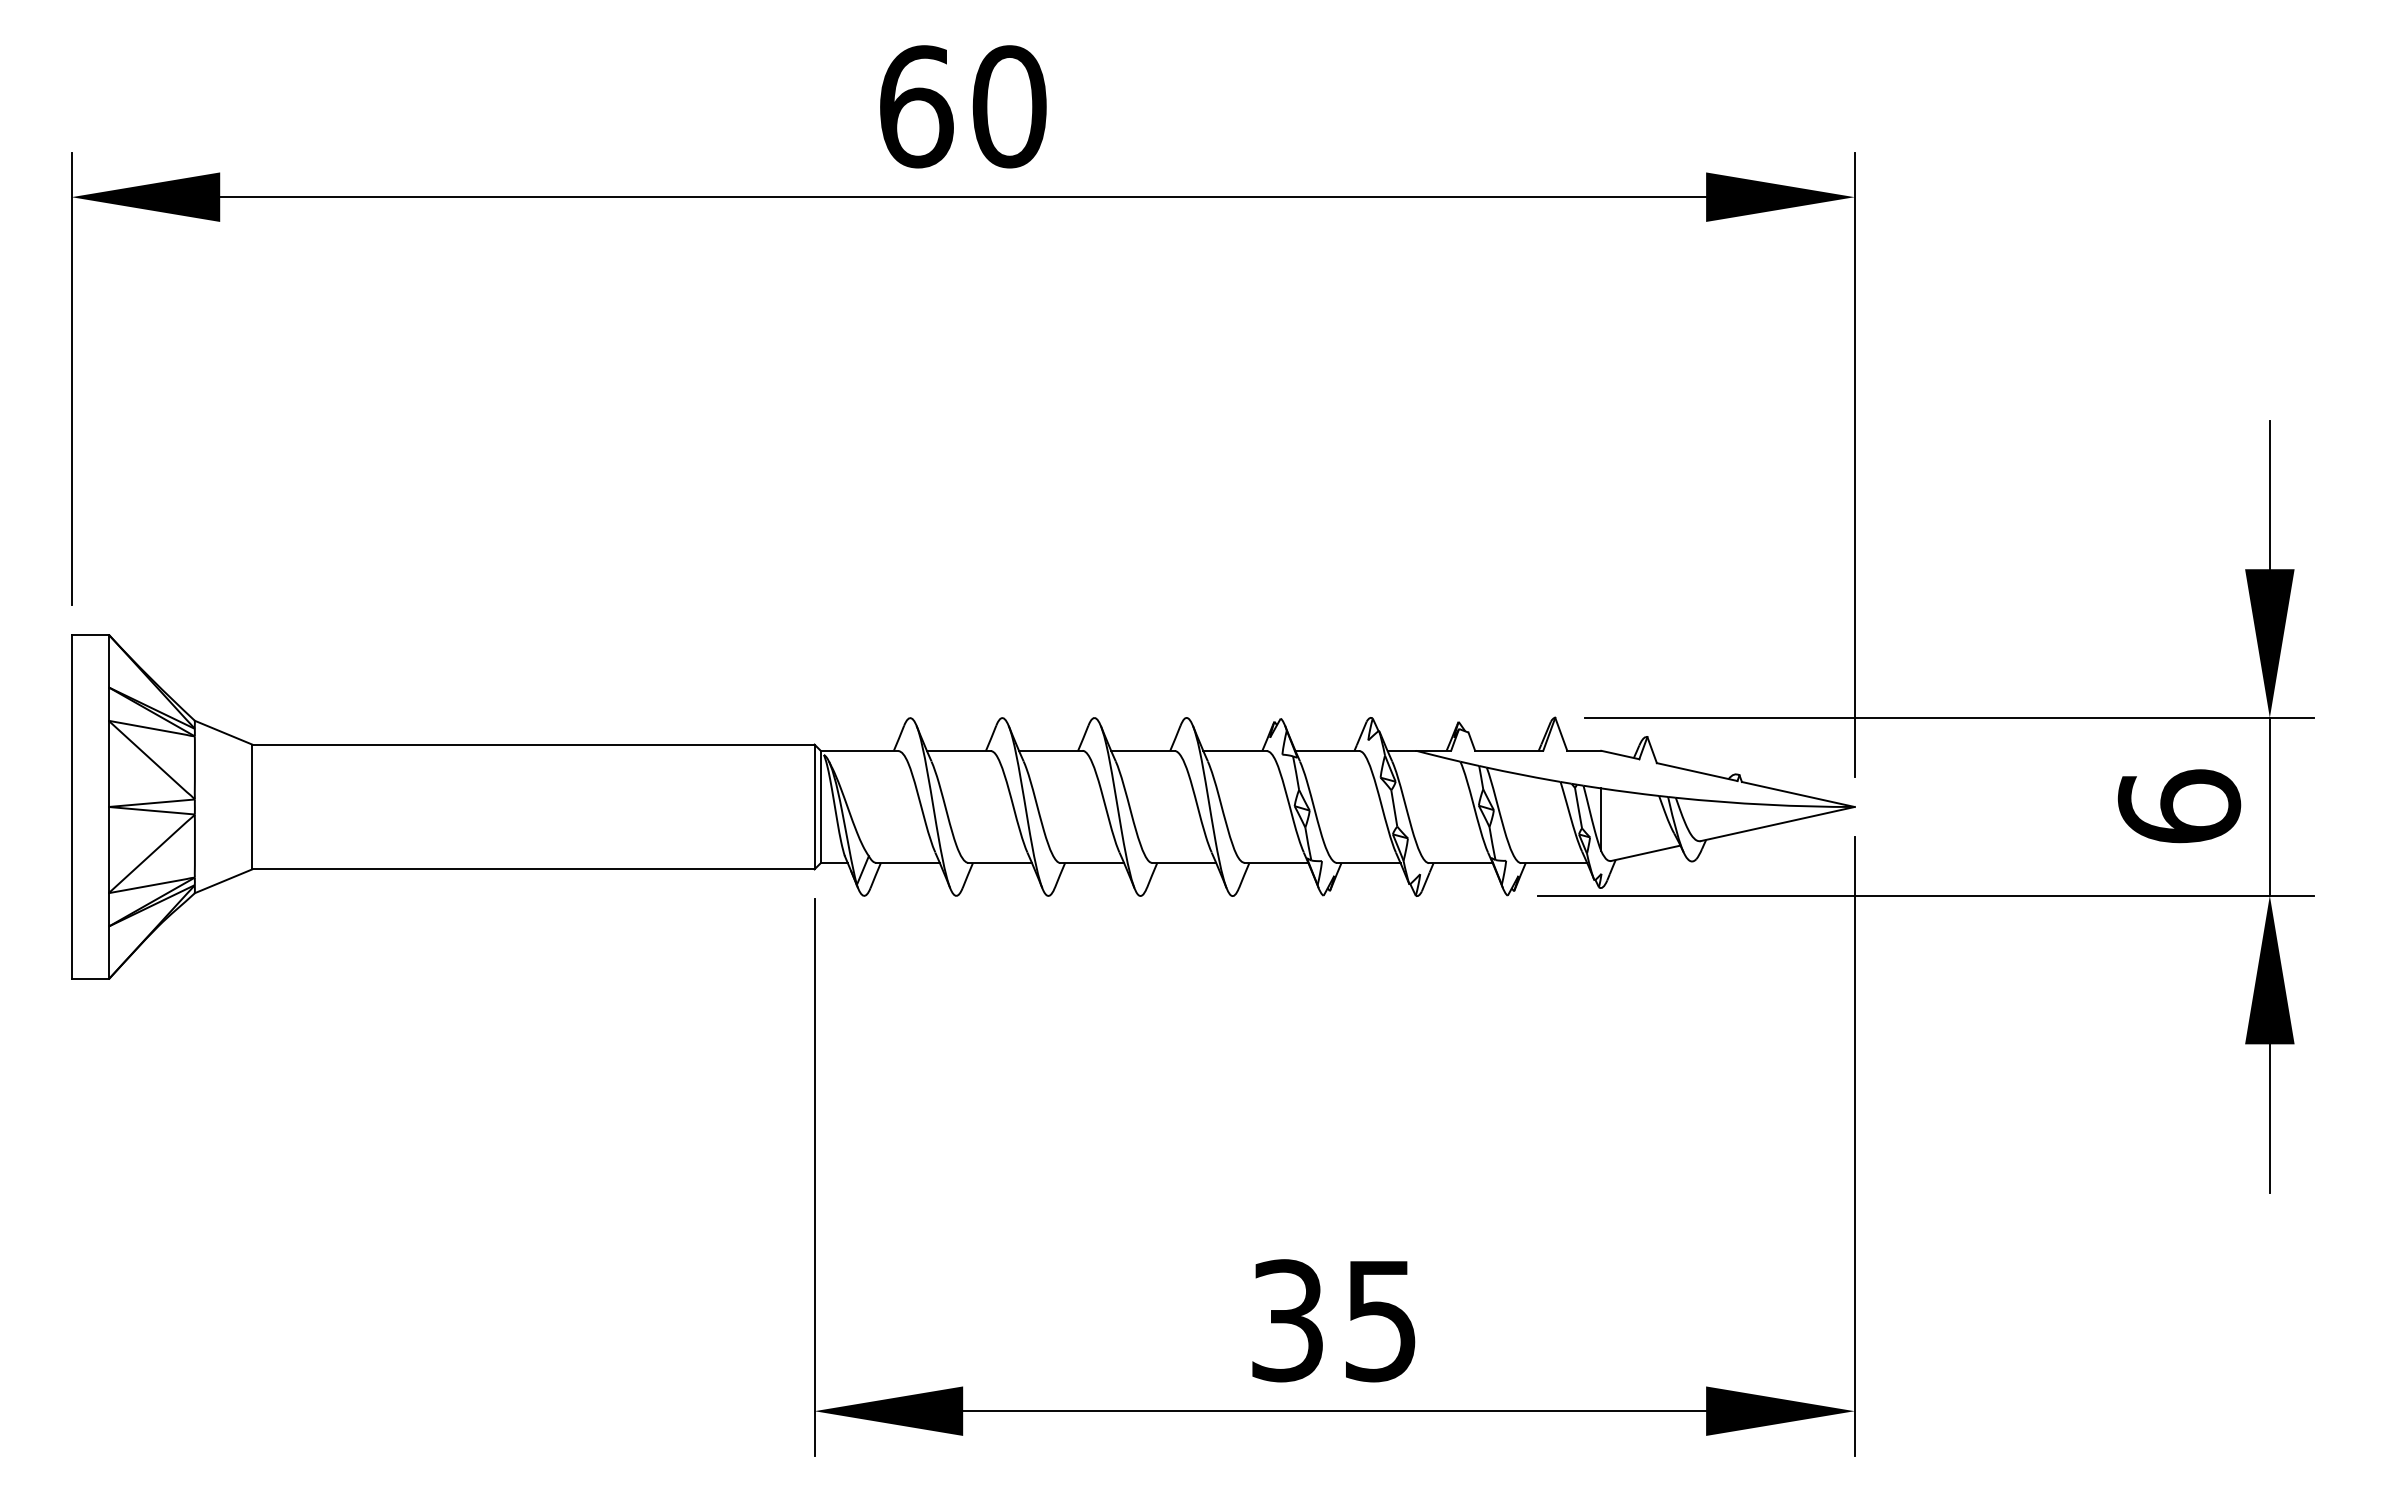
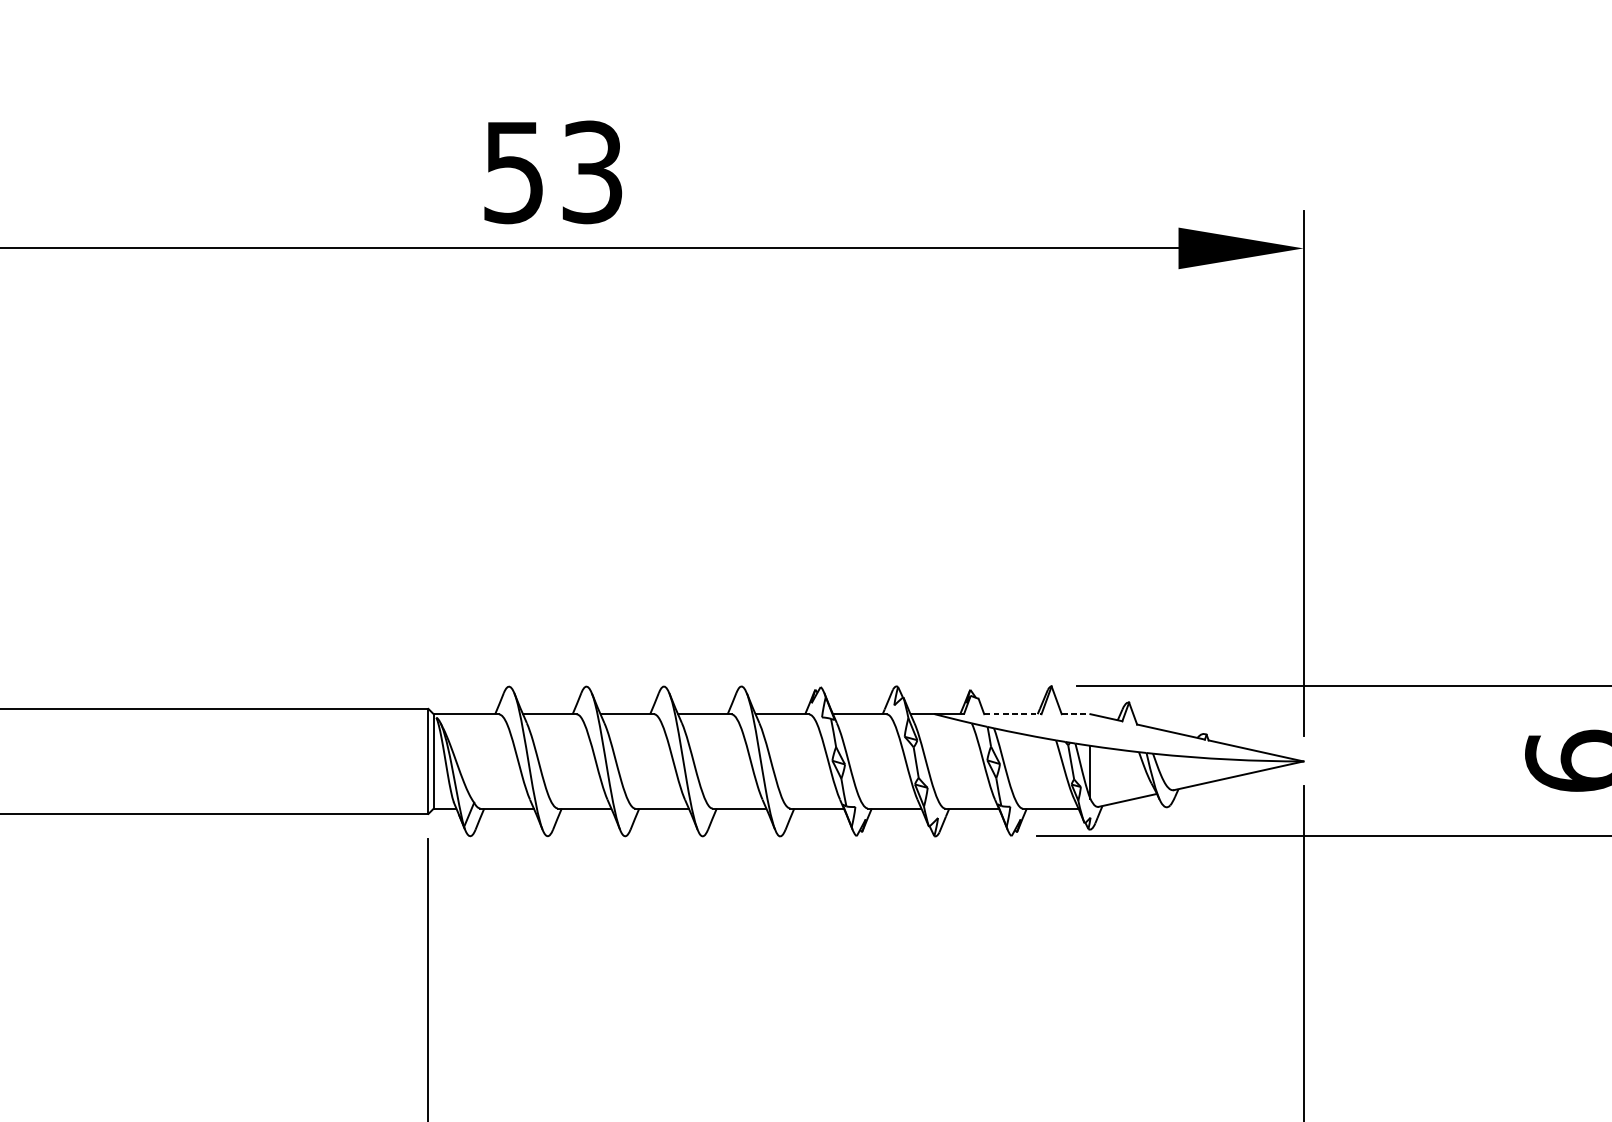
text: (963, 106) -> (553, 172), 60 -> 53
line: (1509, 750) -> (1013, 713), solid -> dashed
line: (1584, 750) -> (1076, 713), solid -> dashed

